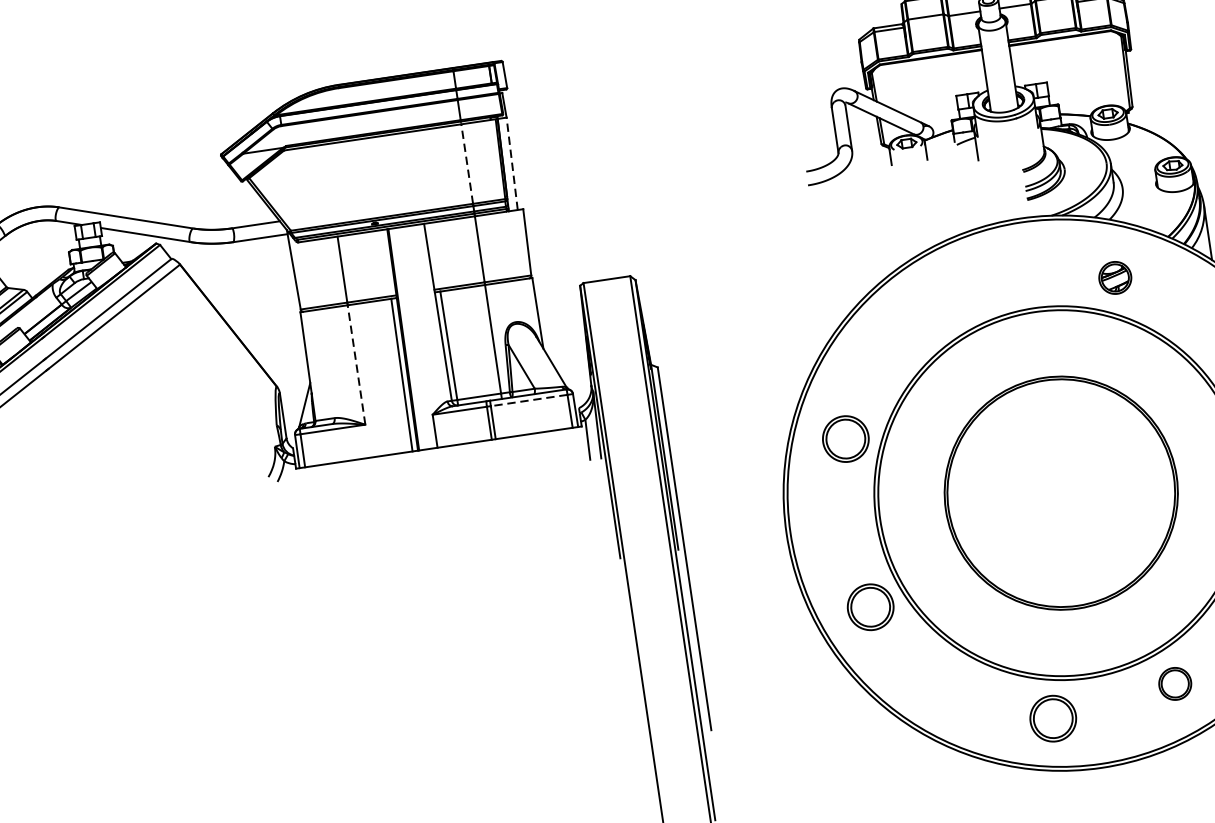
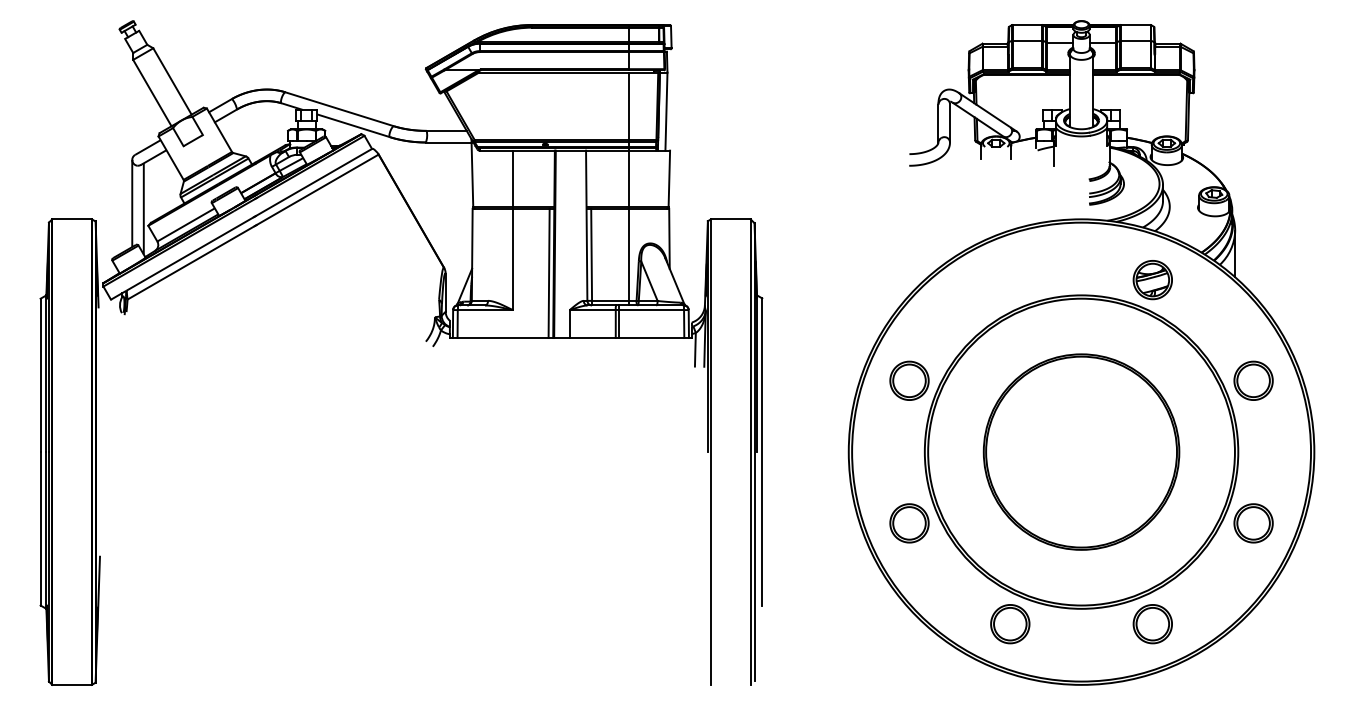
line: (512, 163) -> (666, 111), dashed -> solid
line: (467, 164) -> (629, 106), dashed -> solid
part: (1115, 278) -> (1152, 280), size x1.43
line: (356, 365) -> (512, 259), dashed -> solid
line: (529, 401) -> (651, 310), dashed -> solid
part: (1175, 684) -> (1152, 624), size x1.43
part: (1053, 719) -> (1010, 624), moved

